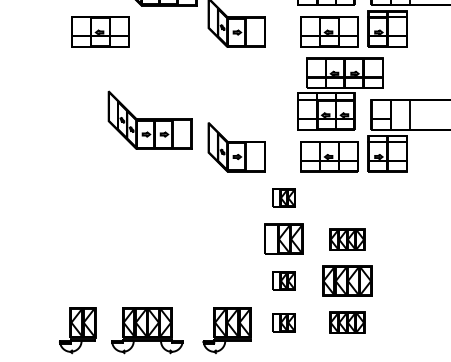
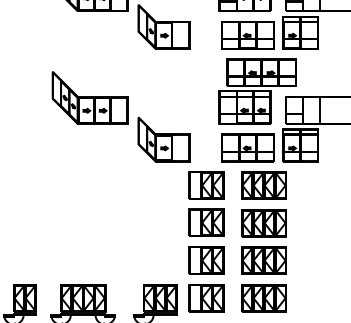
part: (100, 31) -> (40, 34), removed
part: (149, 119) -> (89, 97), moved
part: (283, 197) -> (206, 185), size x1.67
part: (347, 197) -> (264, 185), added
part: (347, 239) -> (264, 223), size x1.43
part: (283, 280) -> (206, 260), size x1.67
part: (283, 322) -> (206, 298), size x1.67
part: (347, 322) -> (264, 298), size x1.43

